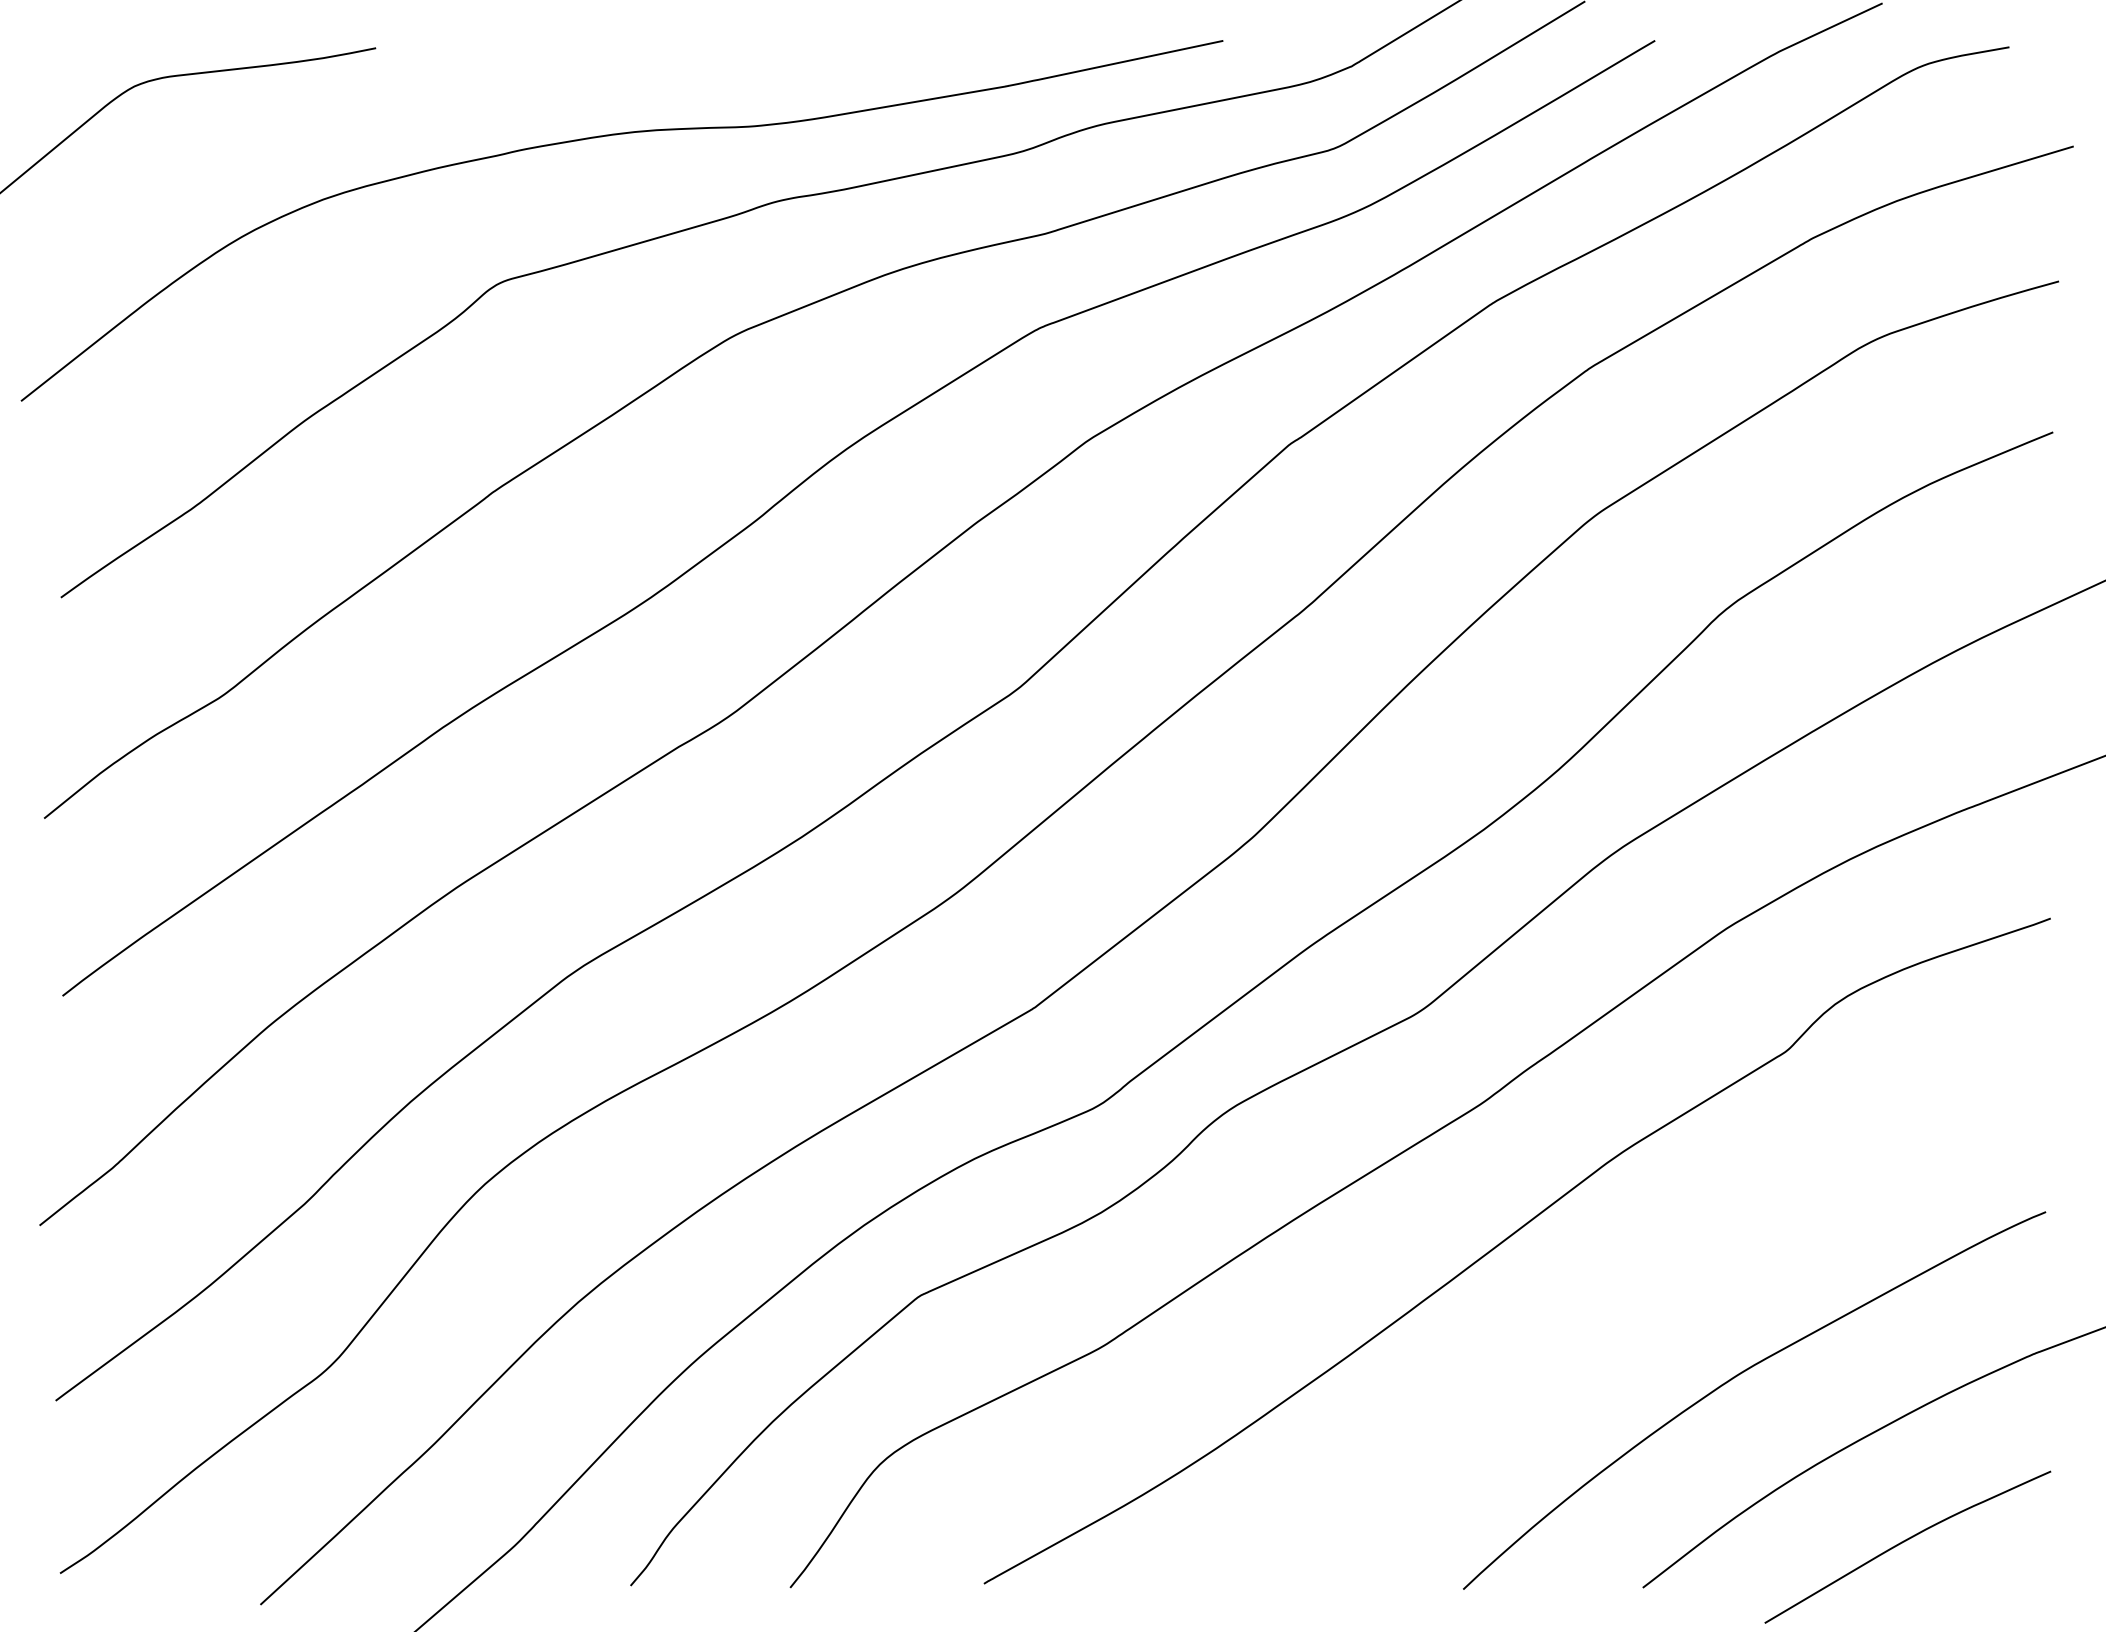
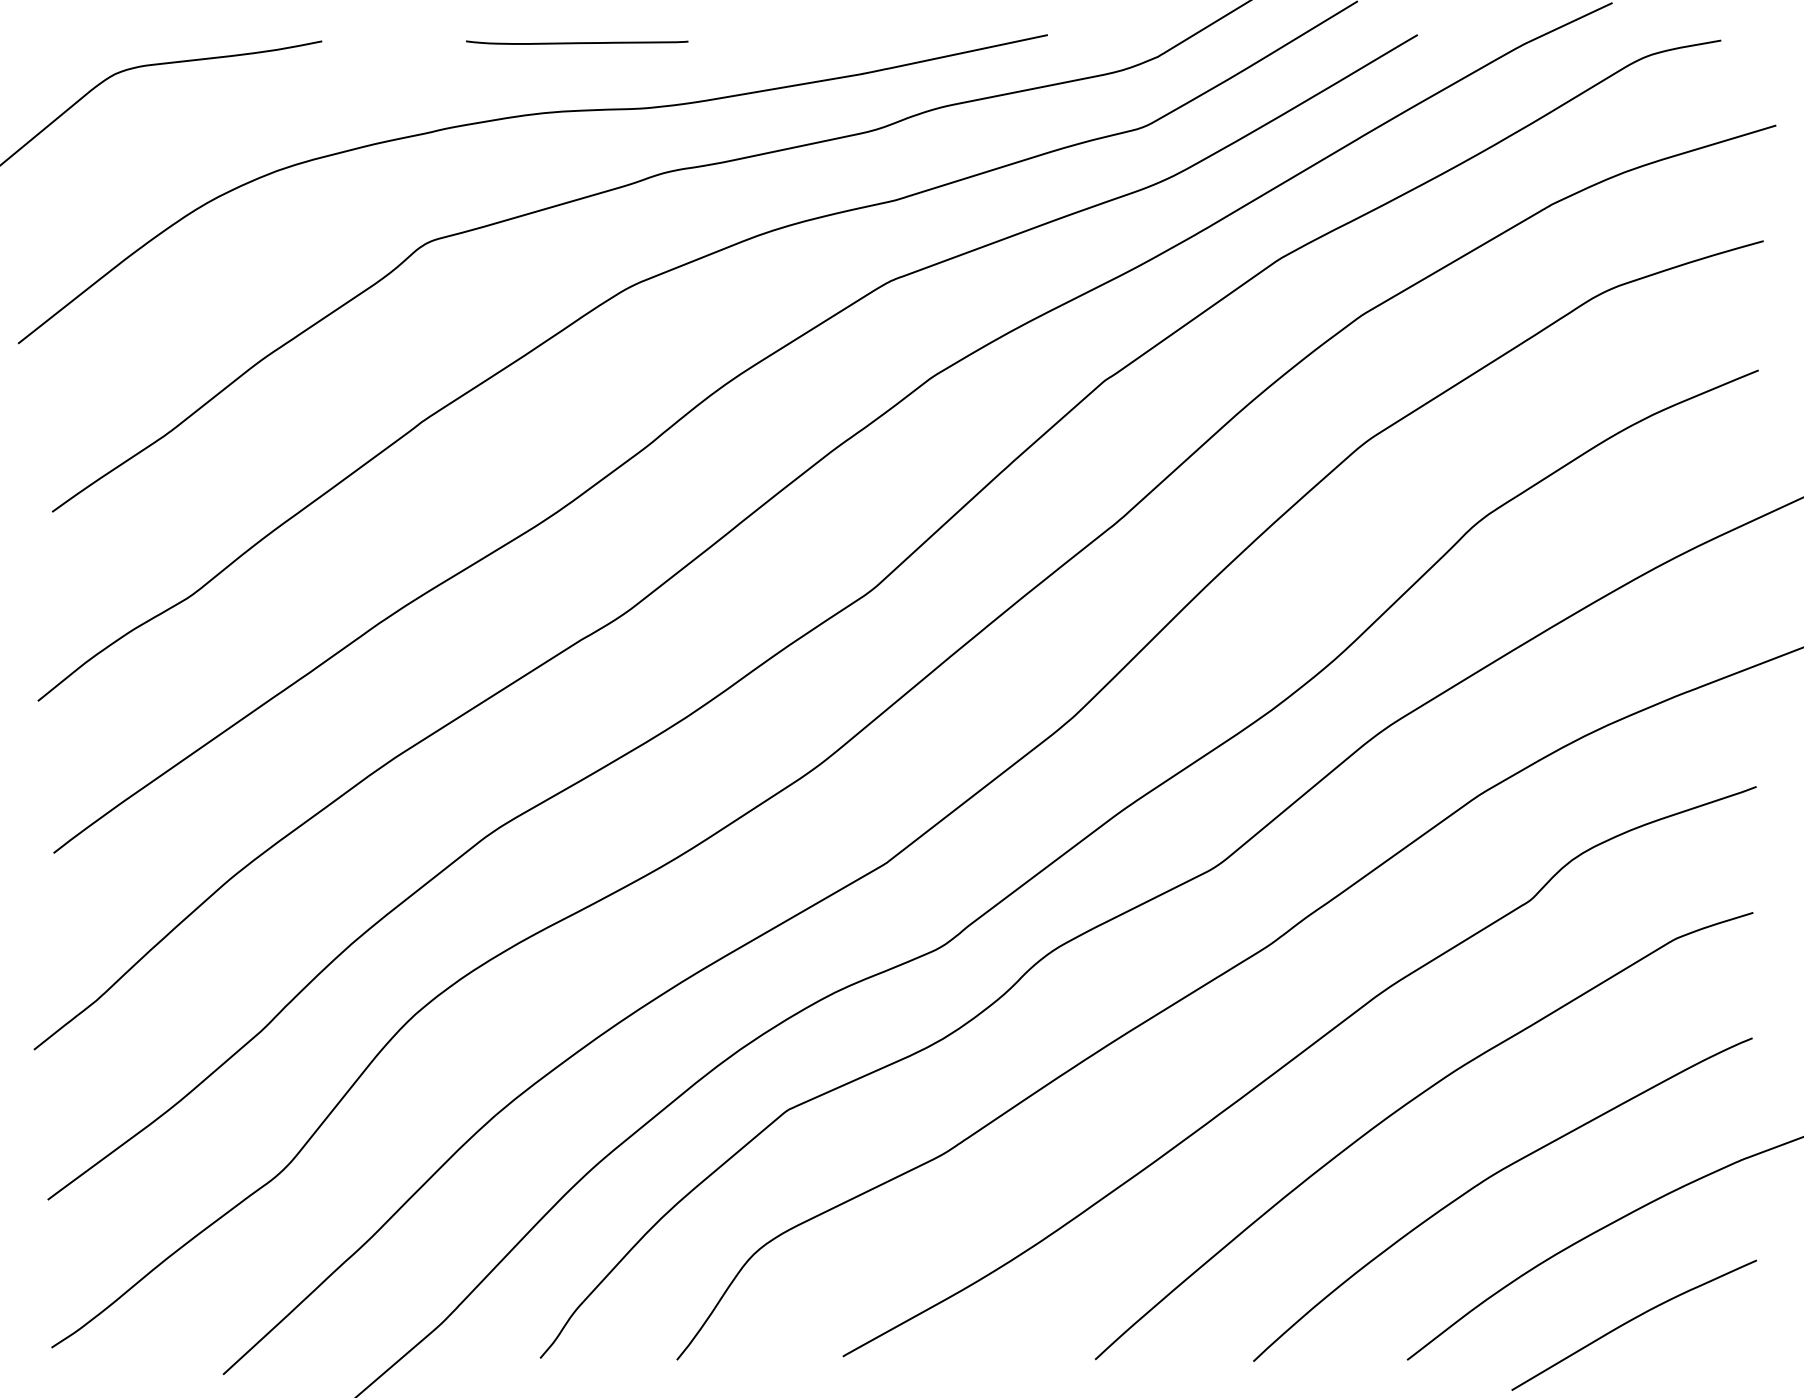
curve: (674, 49) -> (577, 42), added
curve: (1637, 1294) -> (1402, 1108), added

